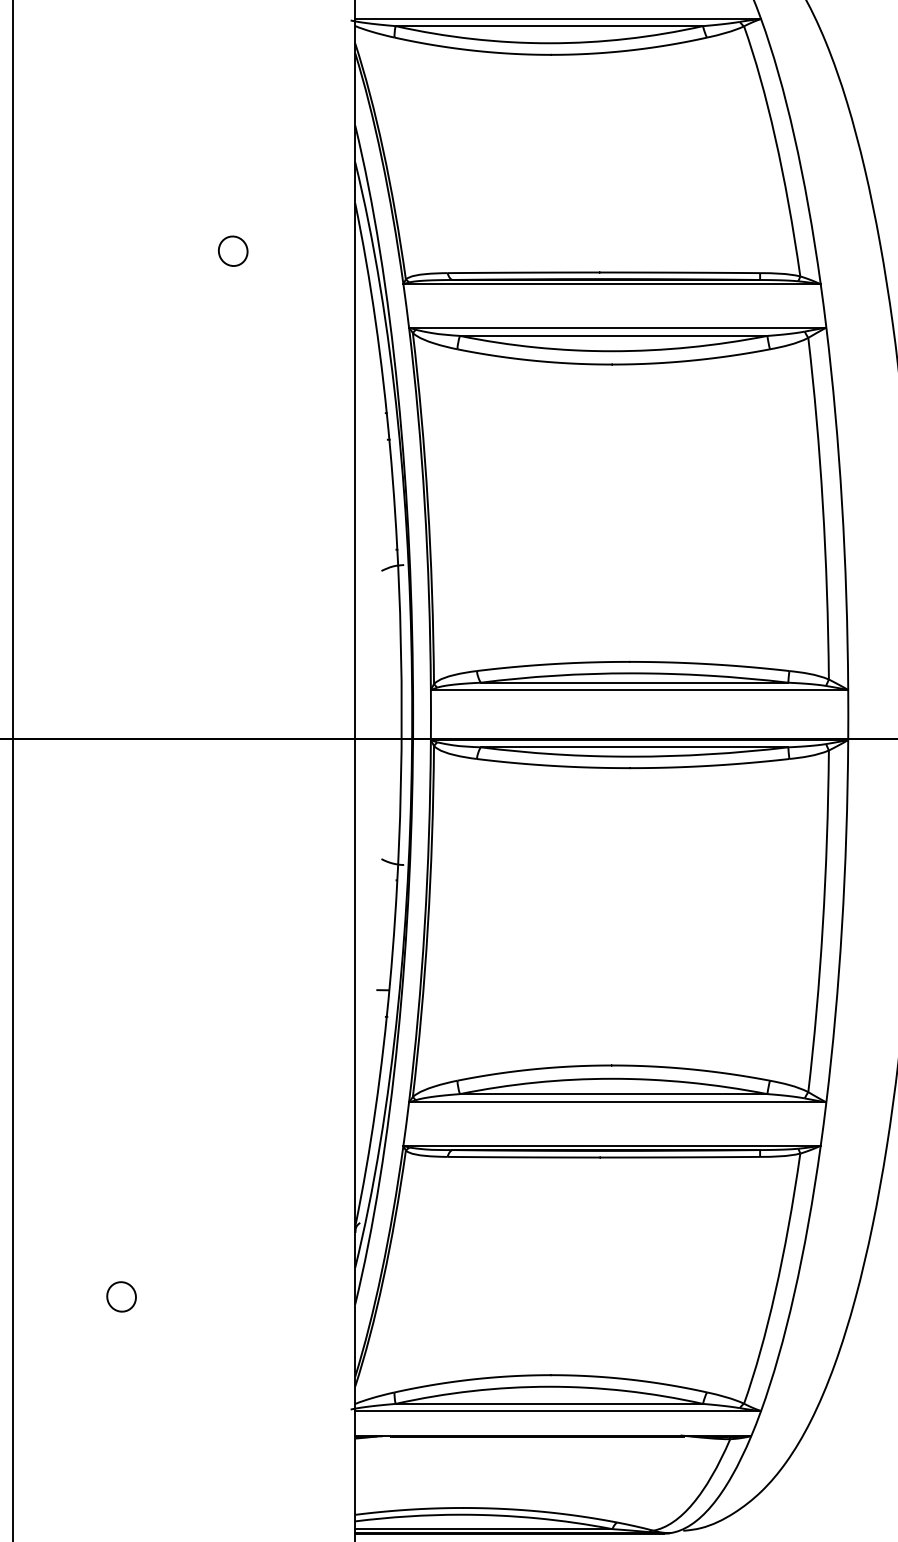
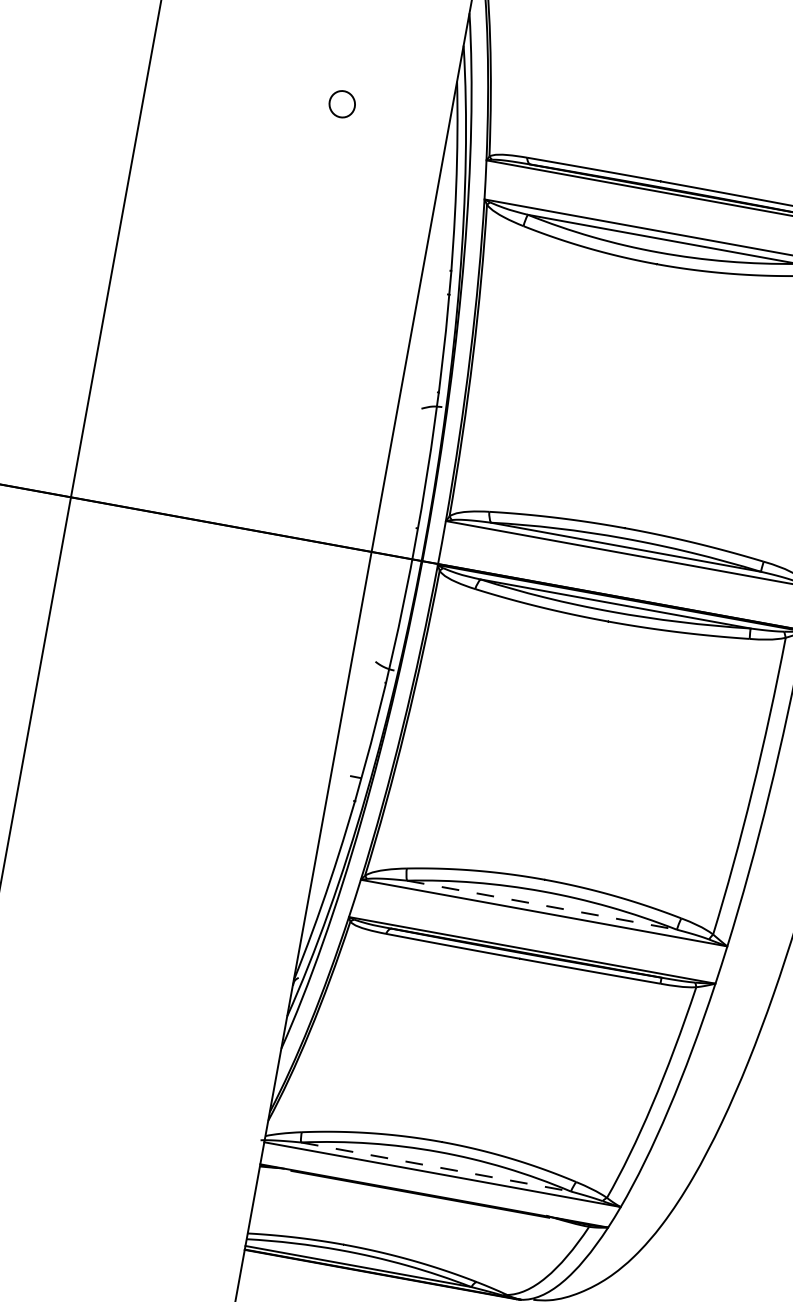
line: (613, 1094) -> (541, 905), solid -> dashed
part: (121, 1296) -> (77, 1004), removed
line: (549, 1403) -> (436, 1166), solid -> dashed

